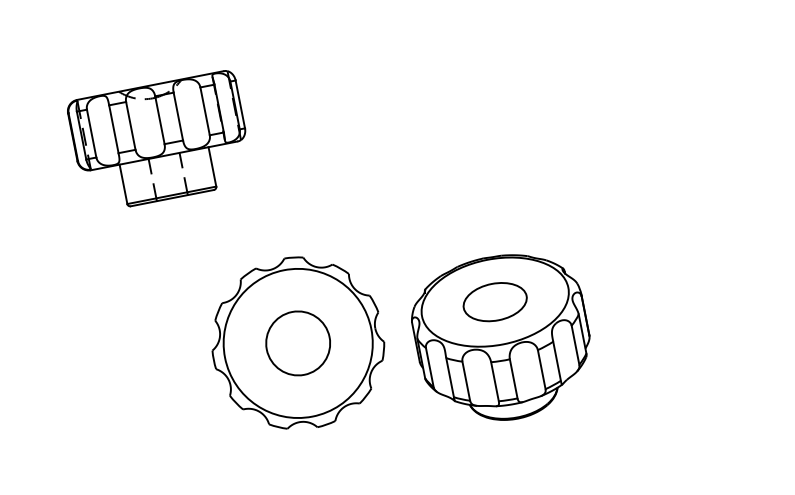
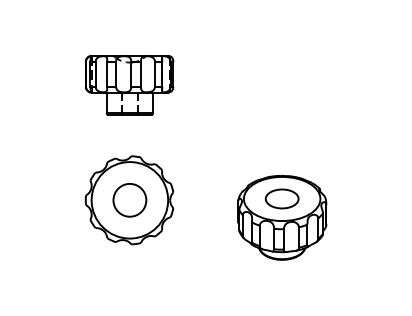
part: (297, 343) -> (129, 200), moved

